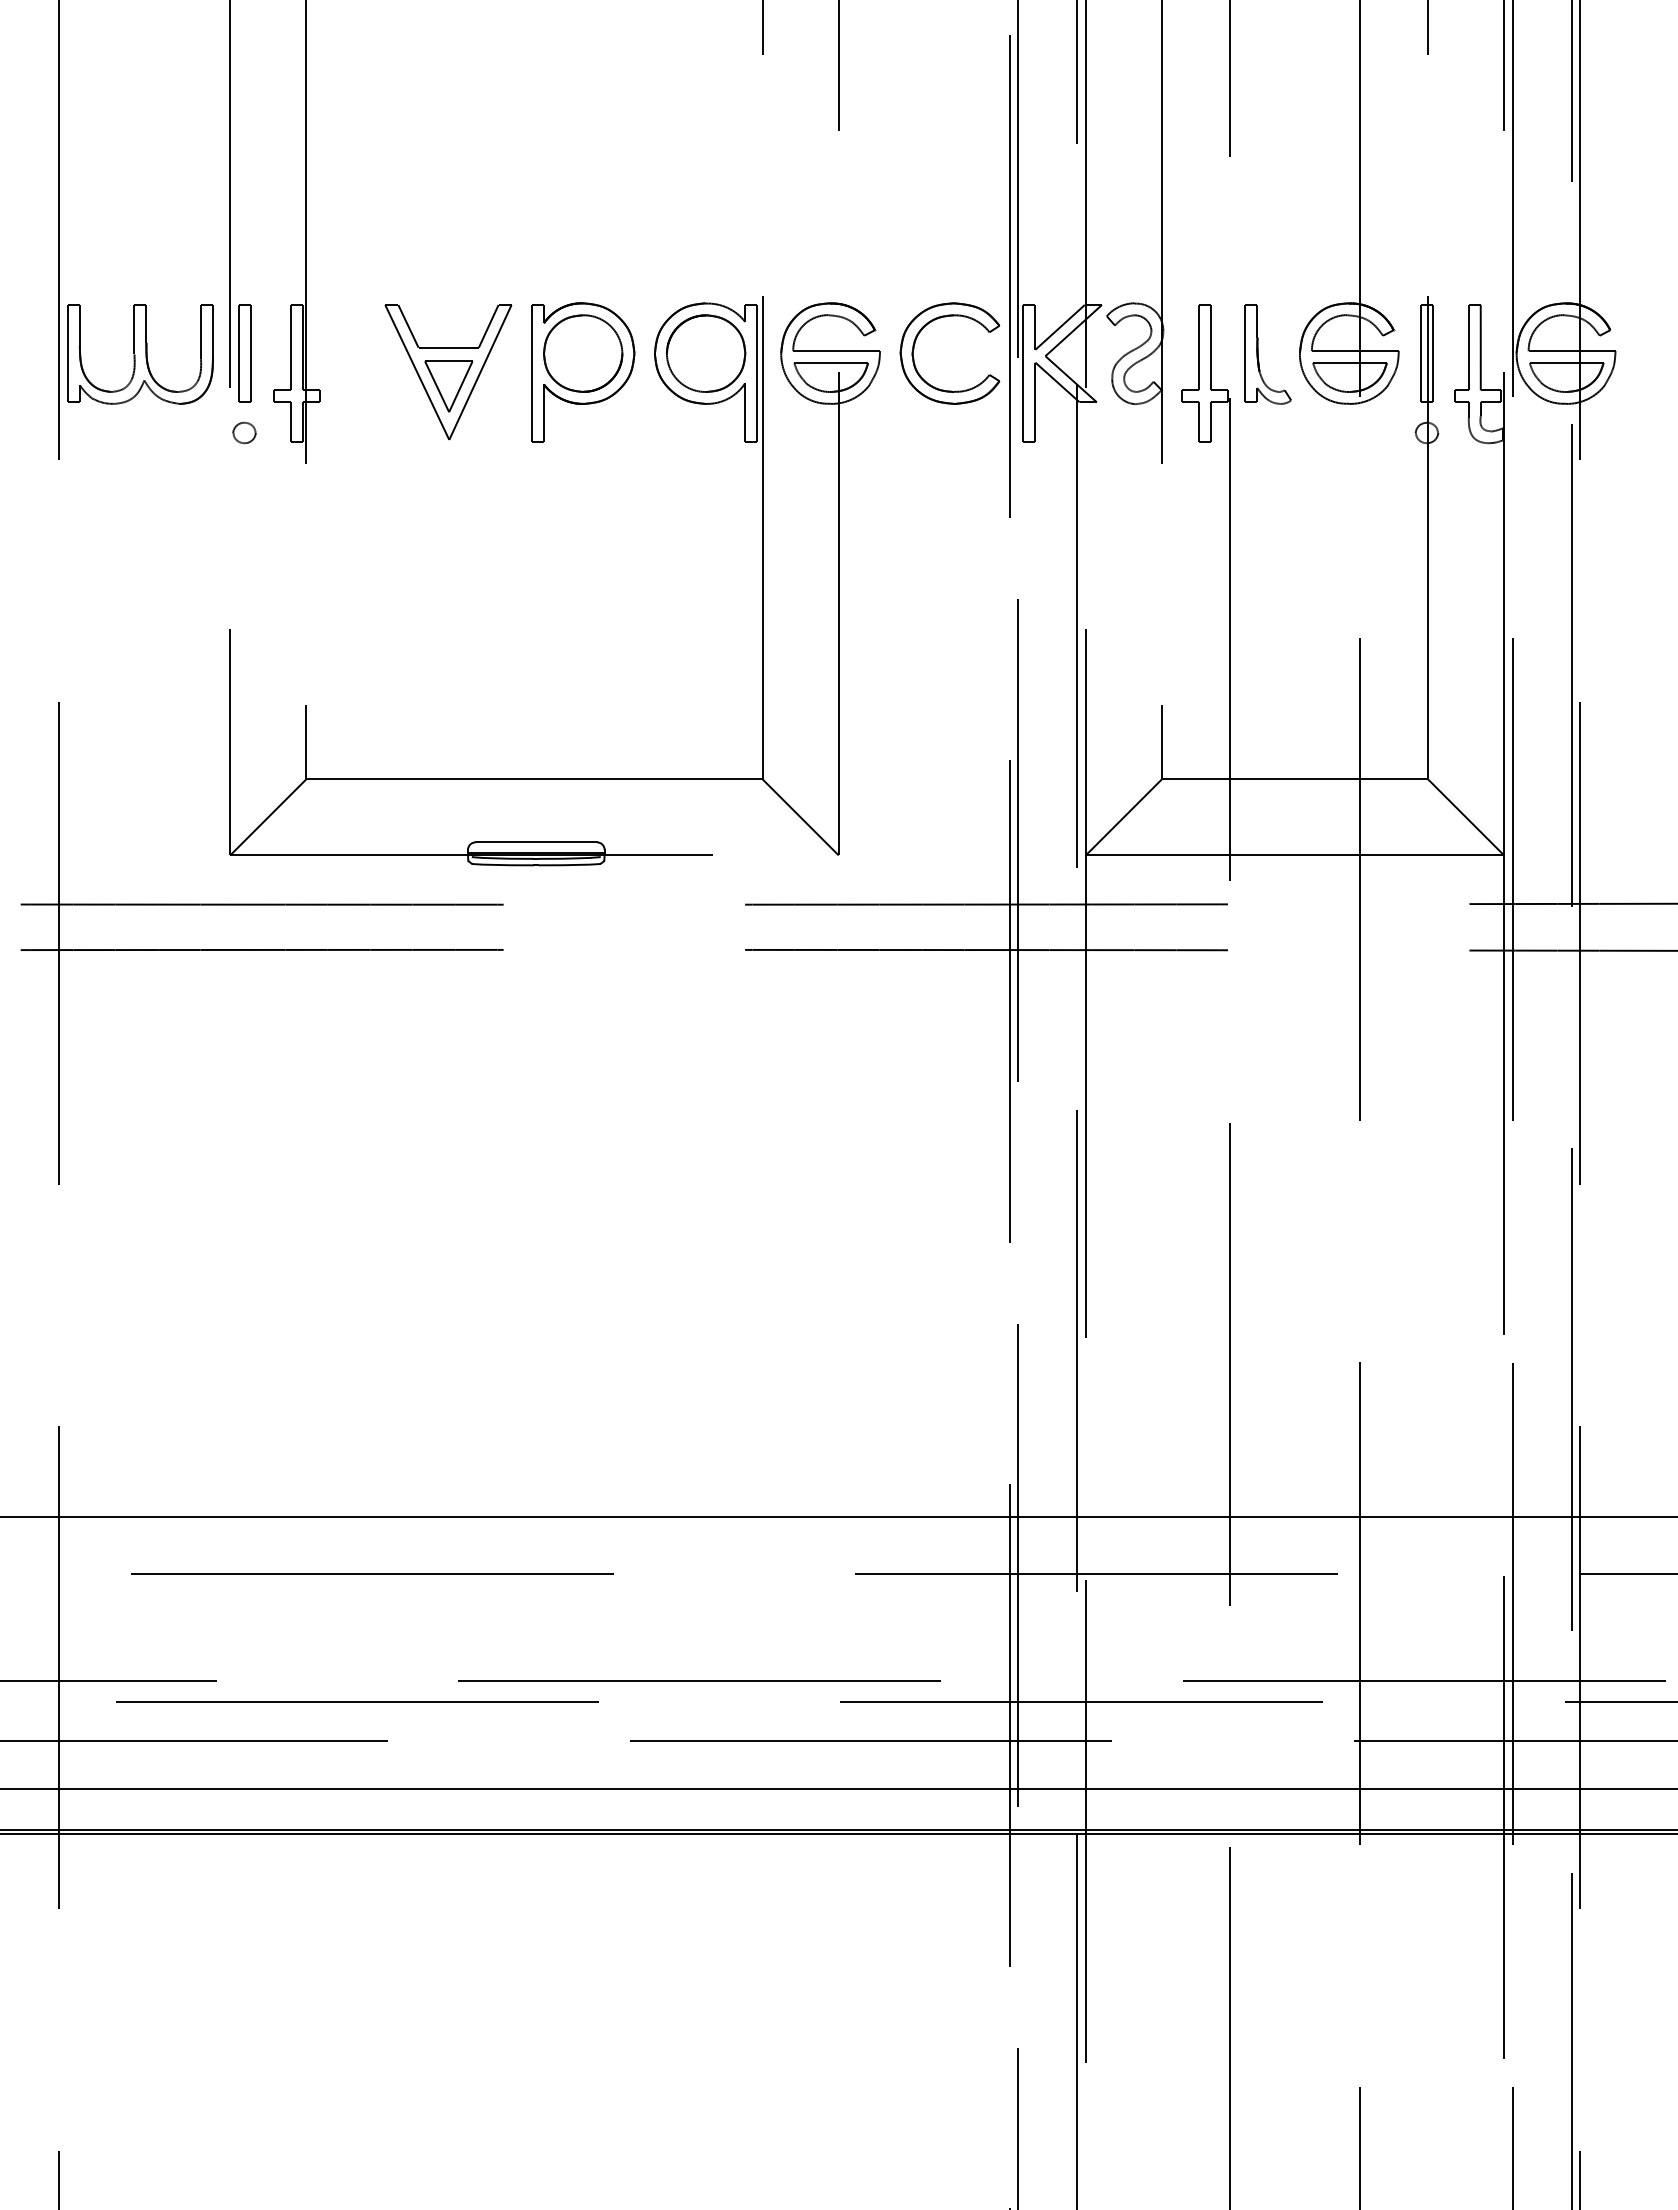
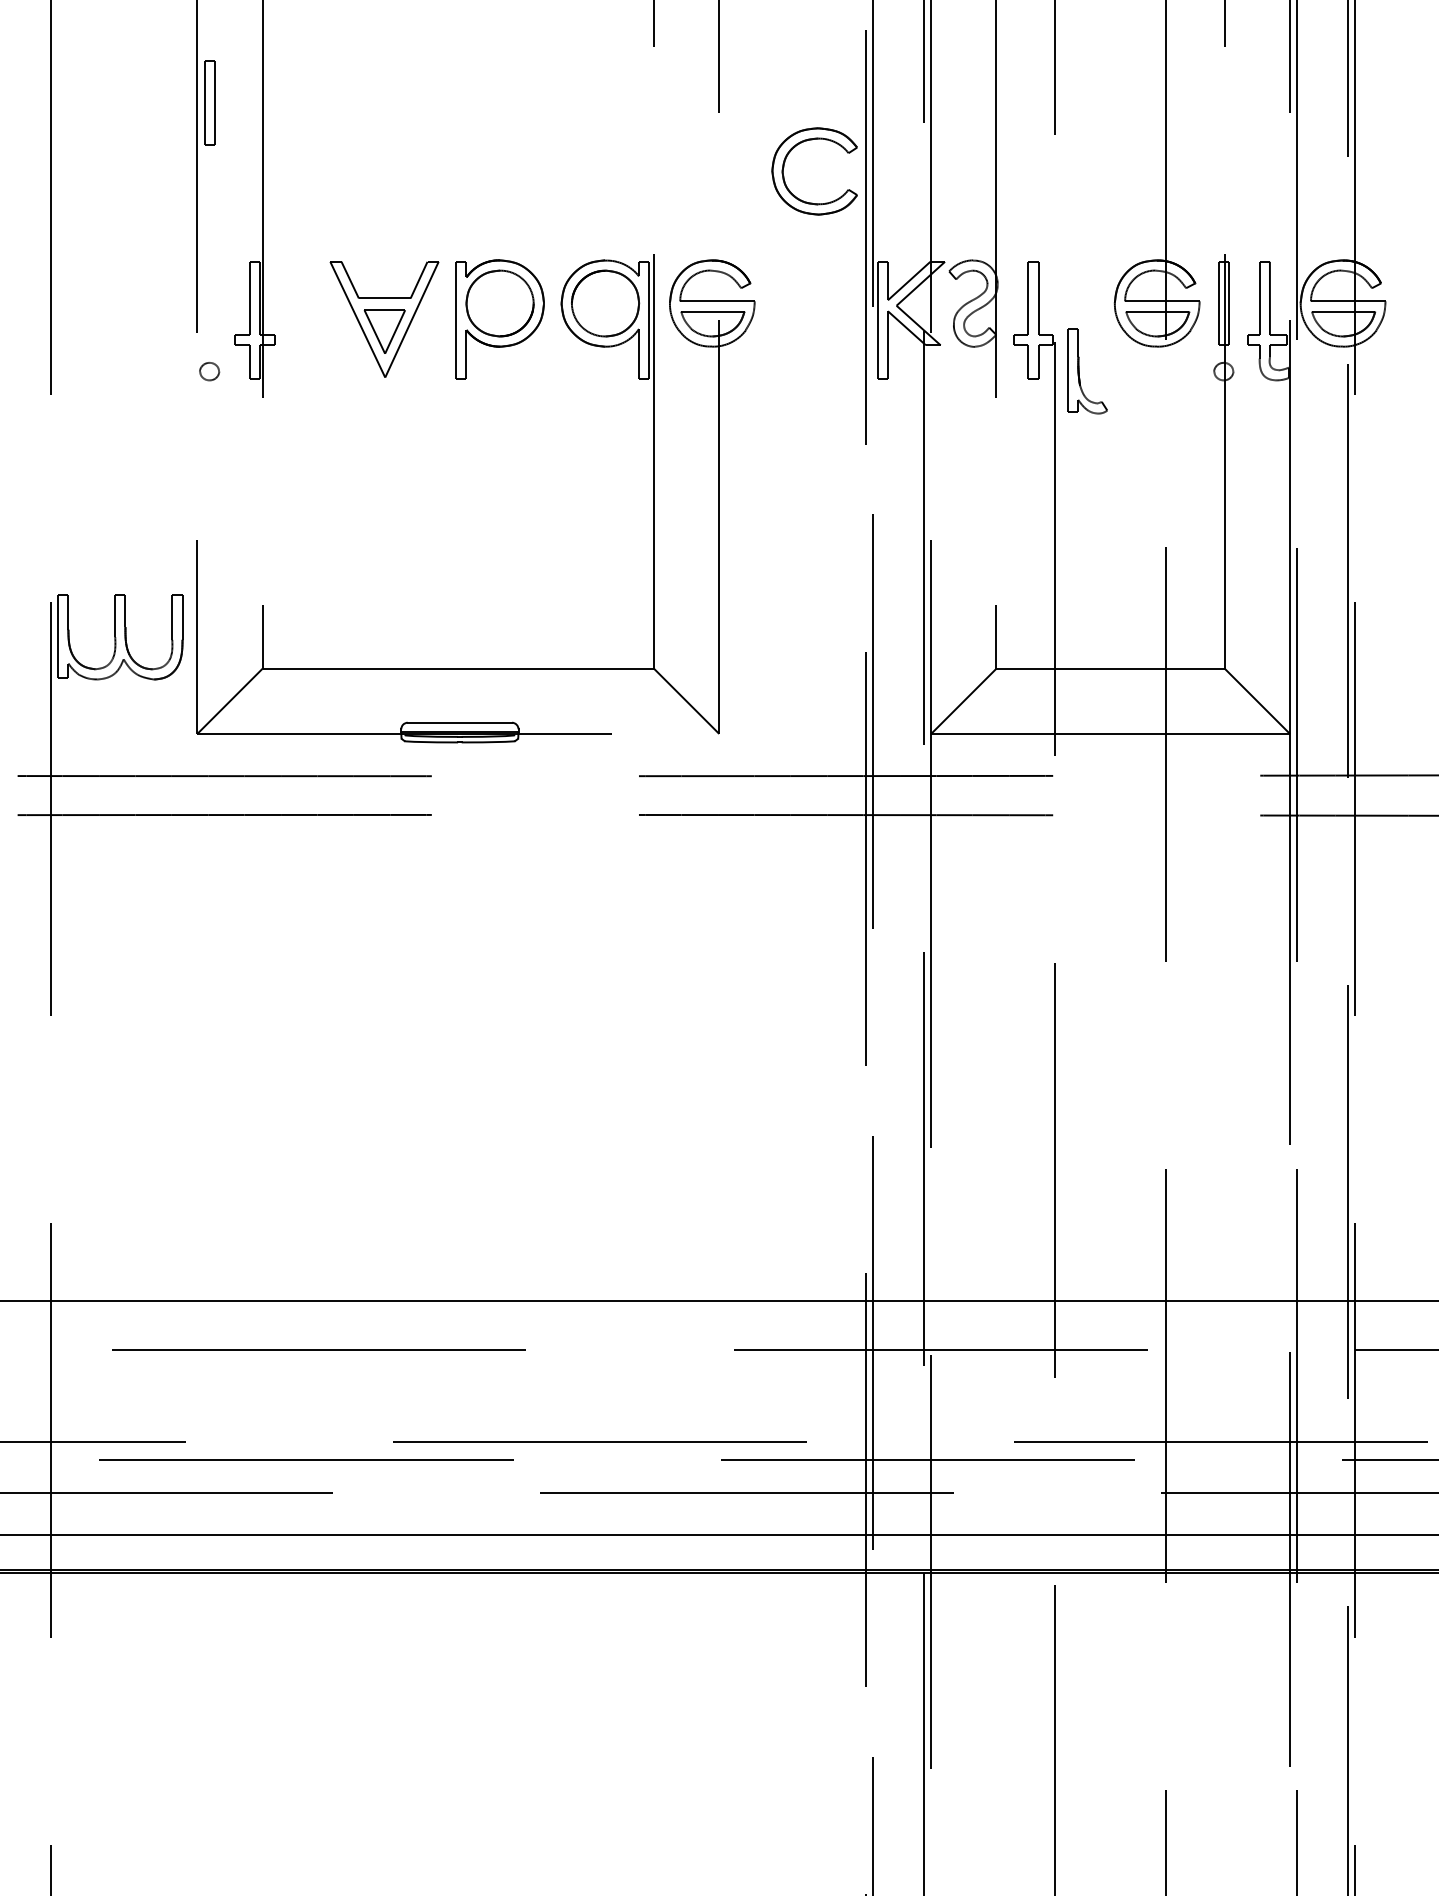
part: (915, 344) -> (785, 163), moved
part: (244, 353) -> (209, 102), moved
part: (140, 354) -> (120, 637), moved
part: (1258, 354) -> (1079, 371), moved

